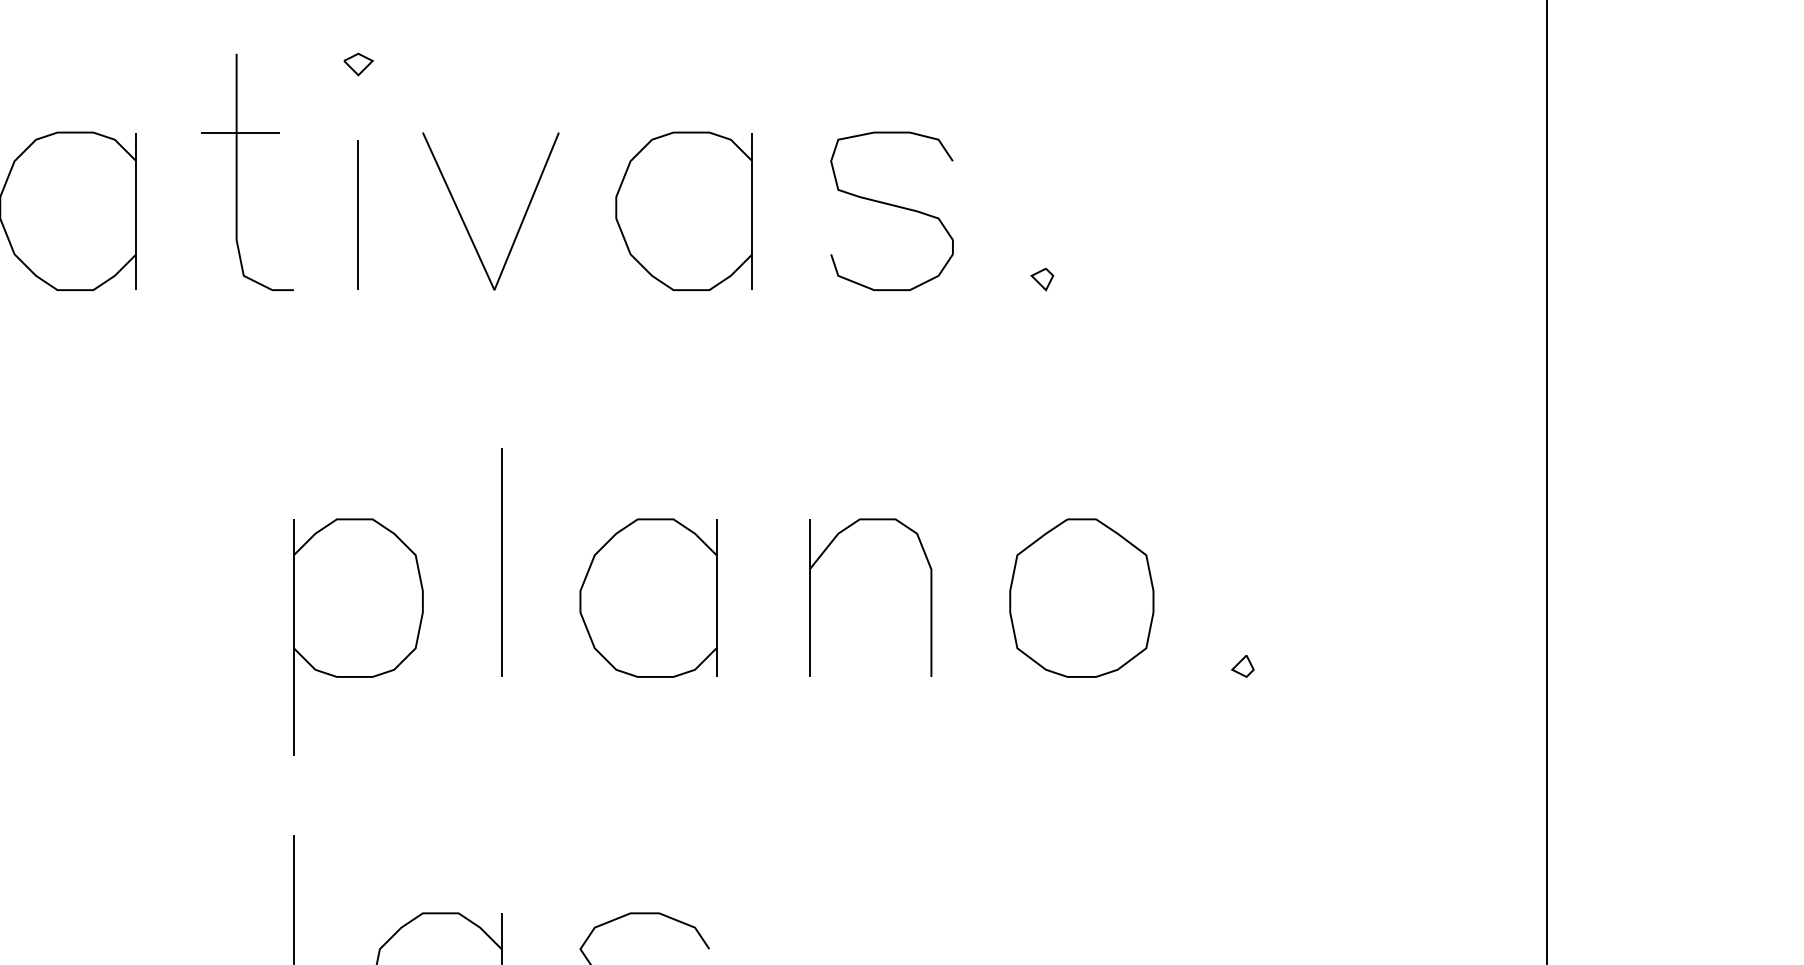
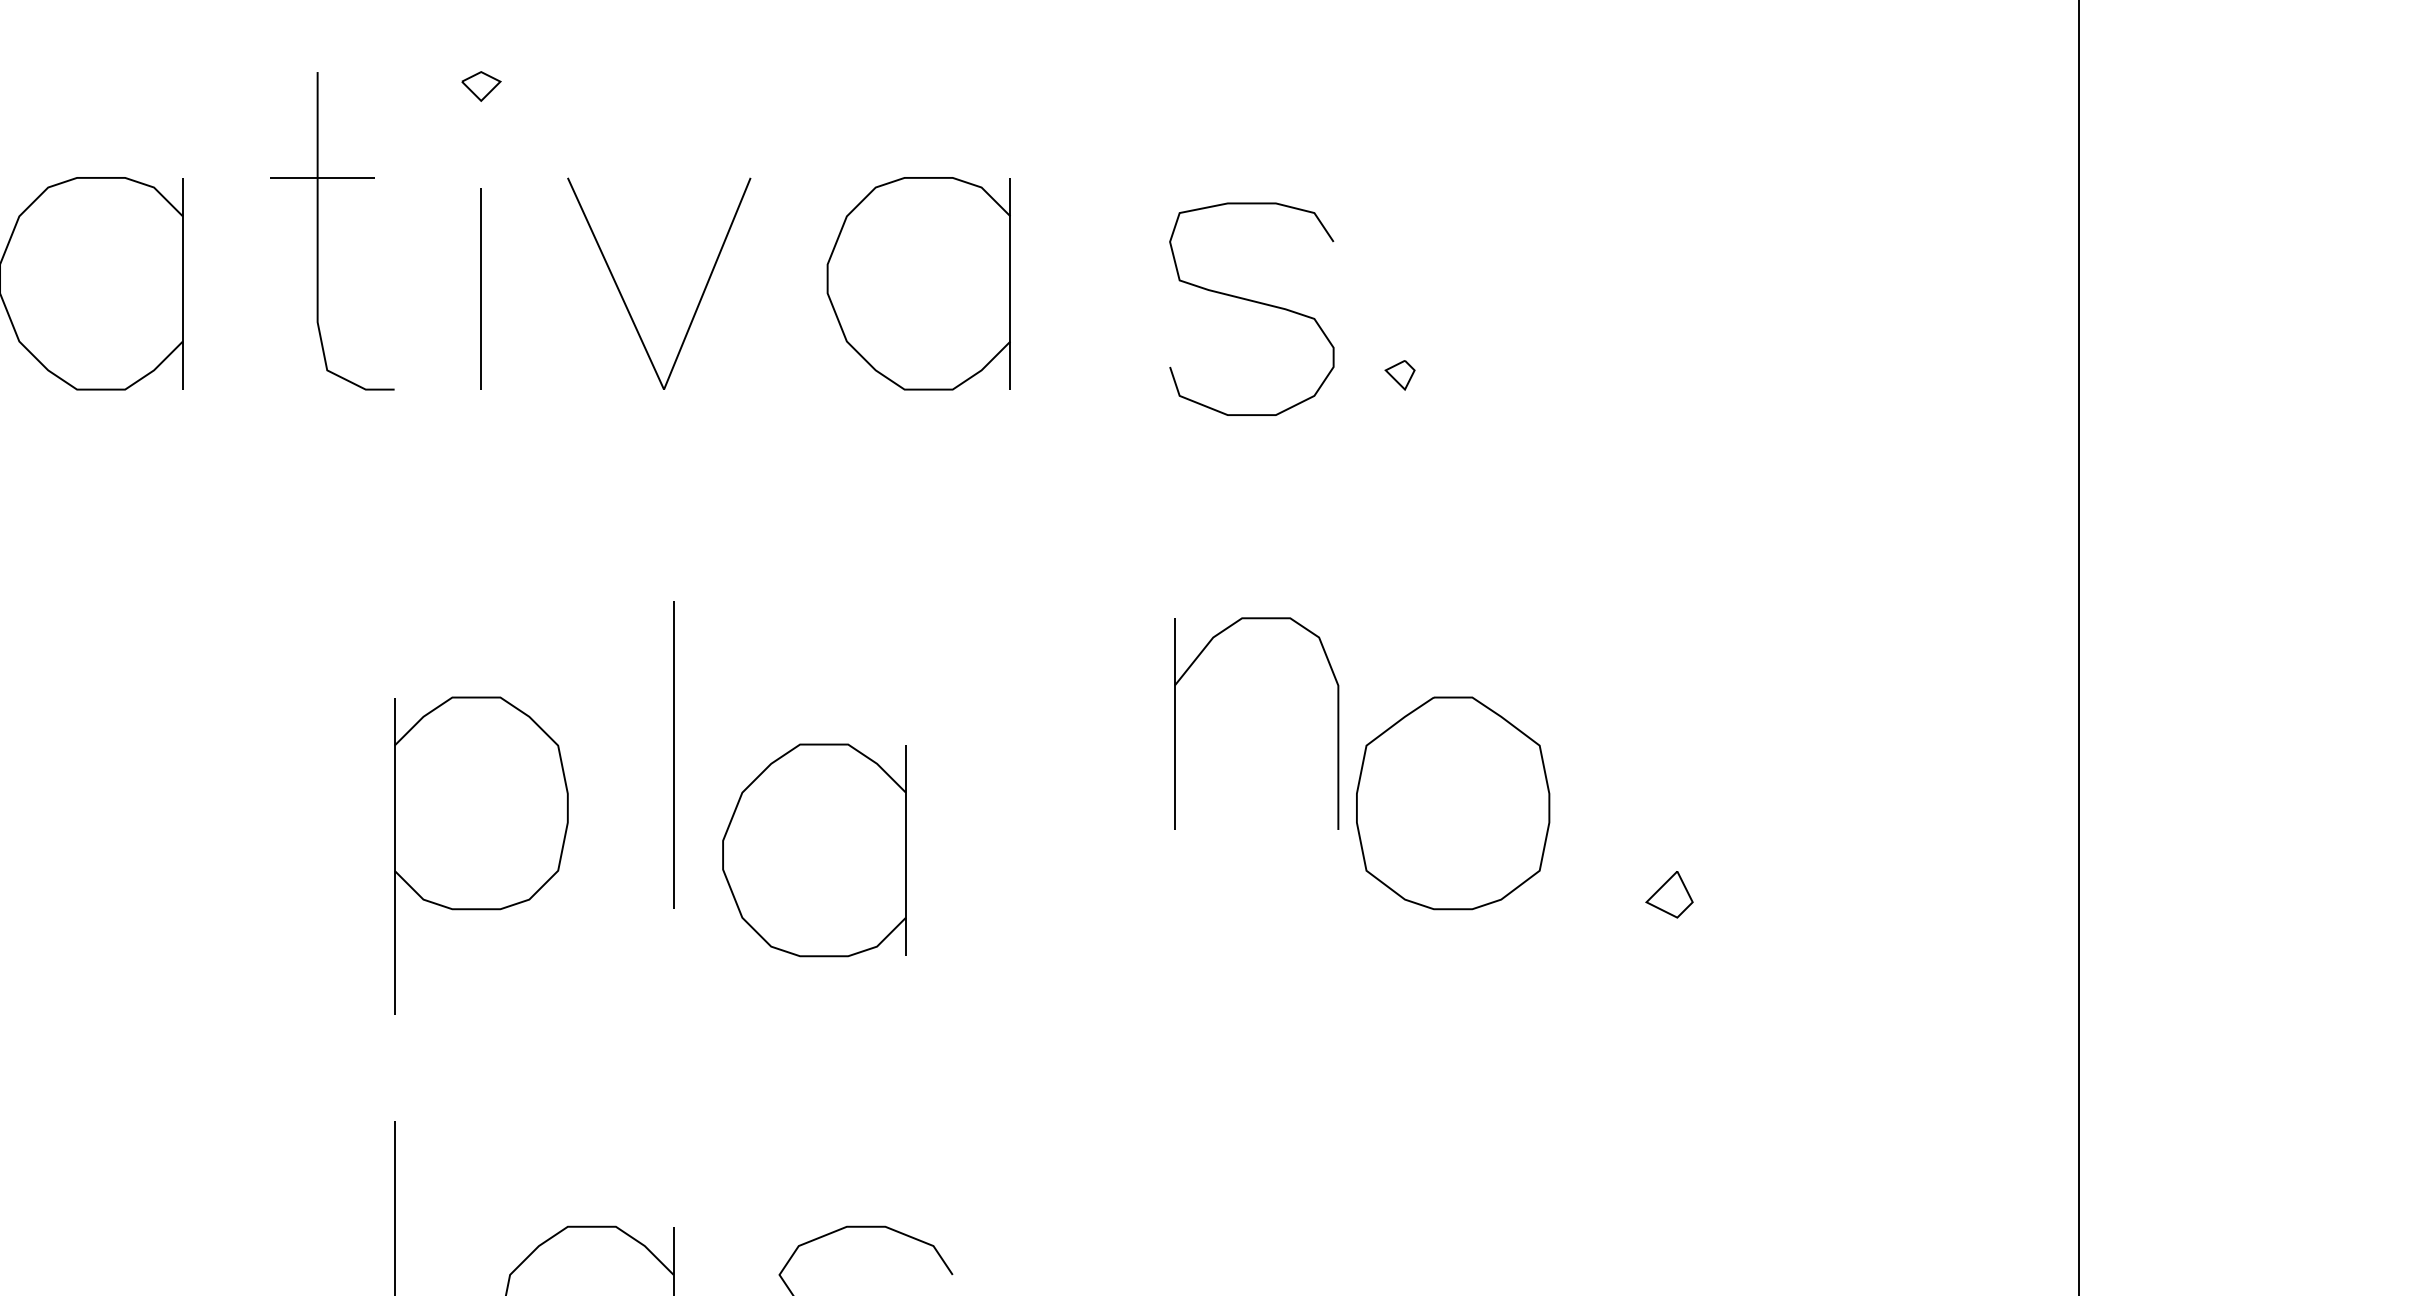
curve: (892, 206) -> (1252, 302), moved
part: (648, 597) -> (814, 849), moved
part: (810, 597) -> (1175, 723), moved
part: (1242, 666) -> (1668, 895), size x1.6

